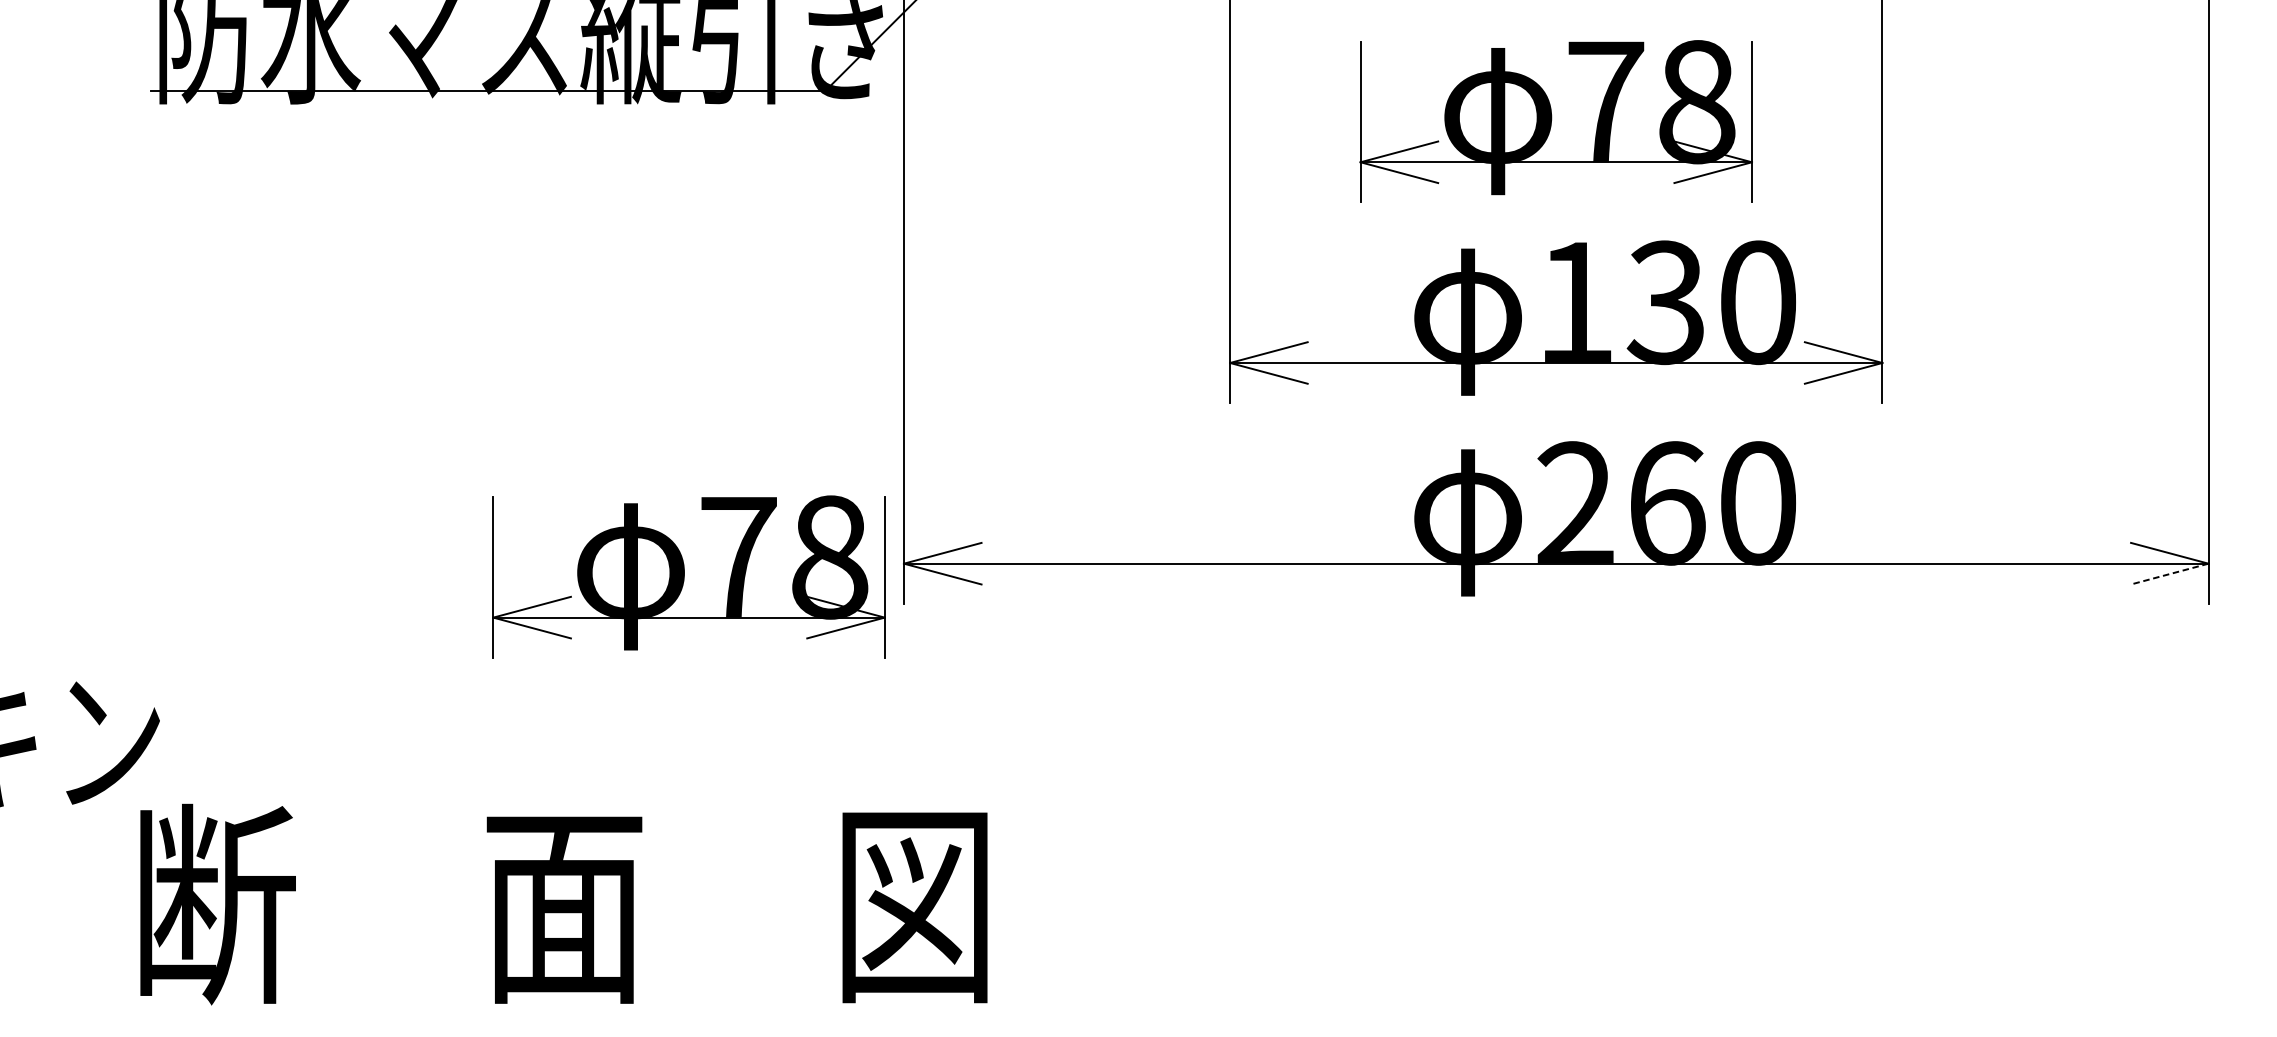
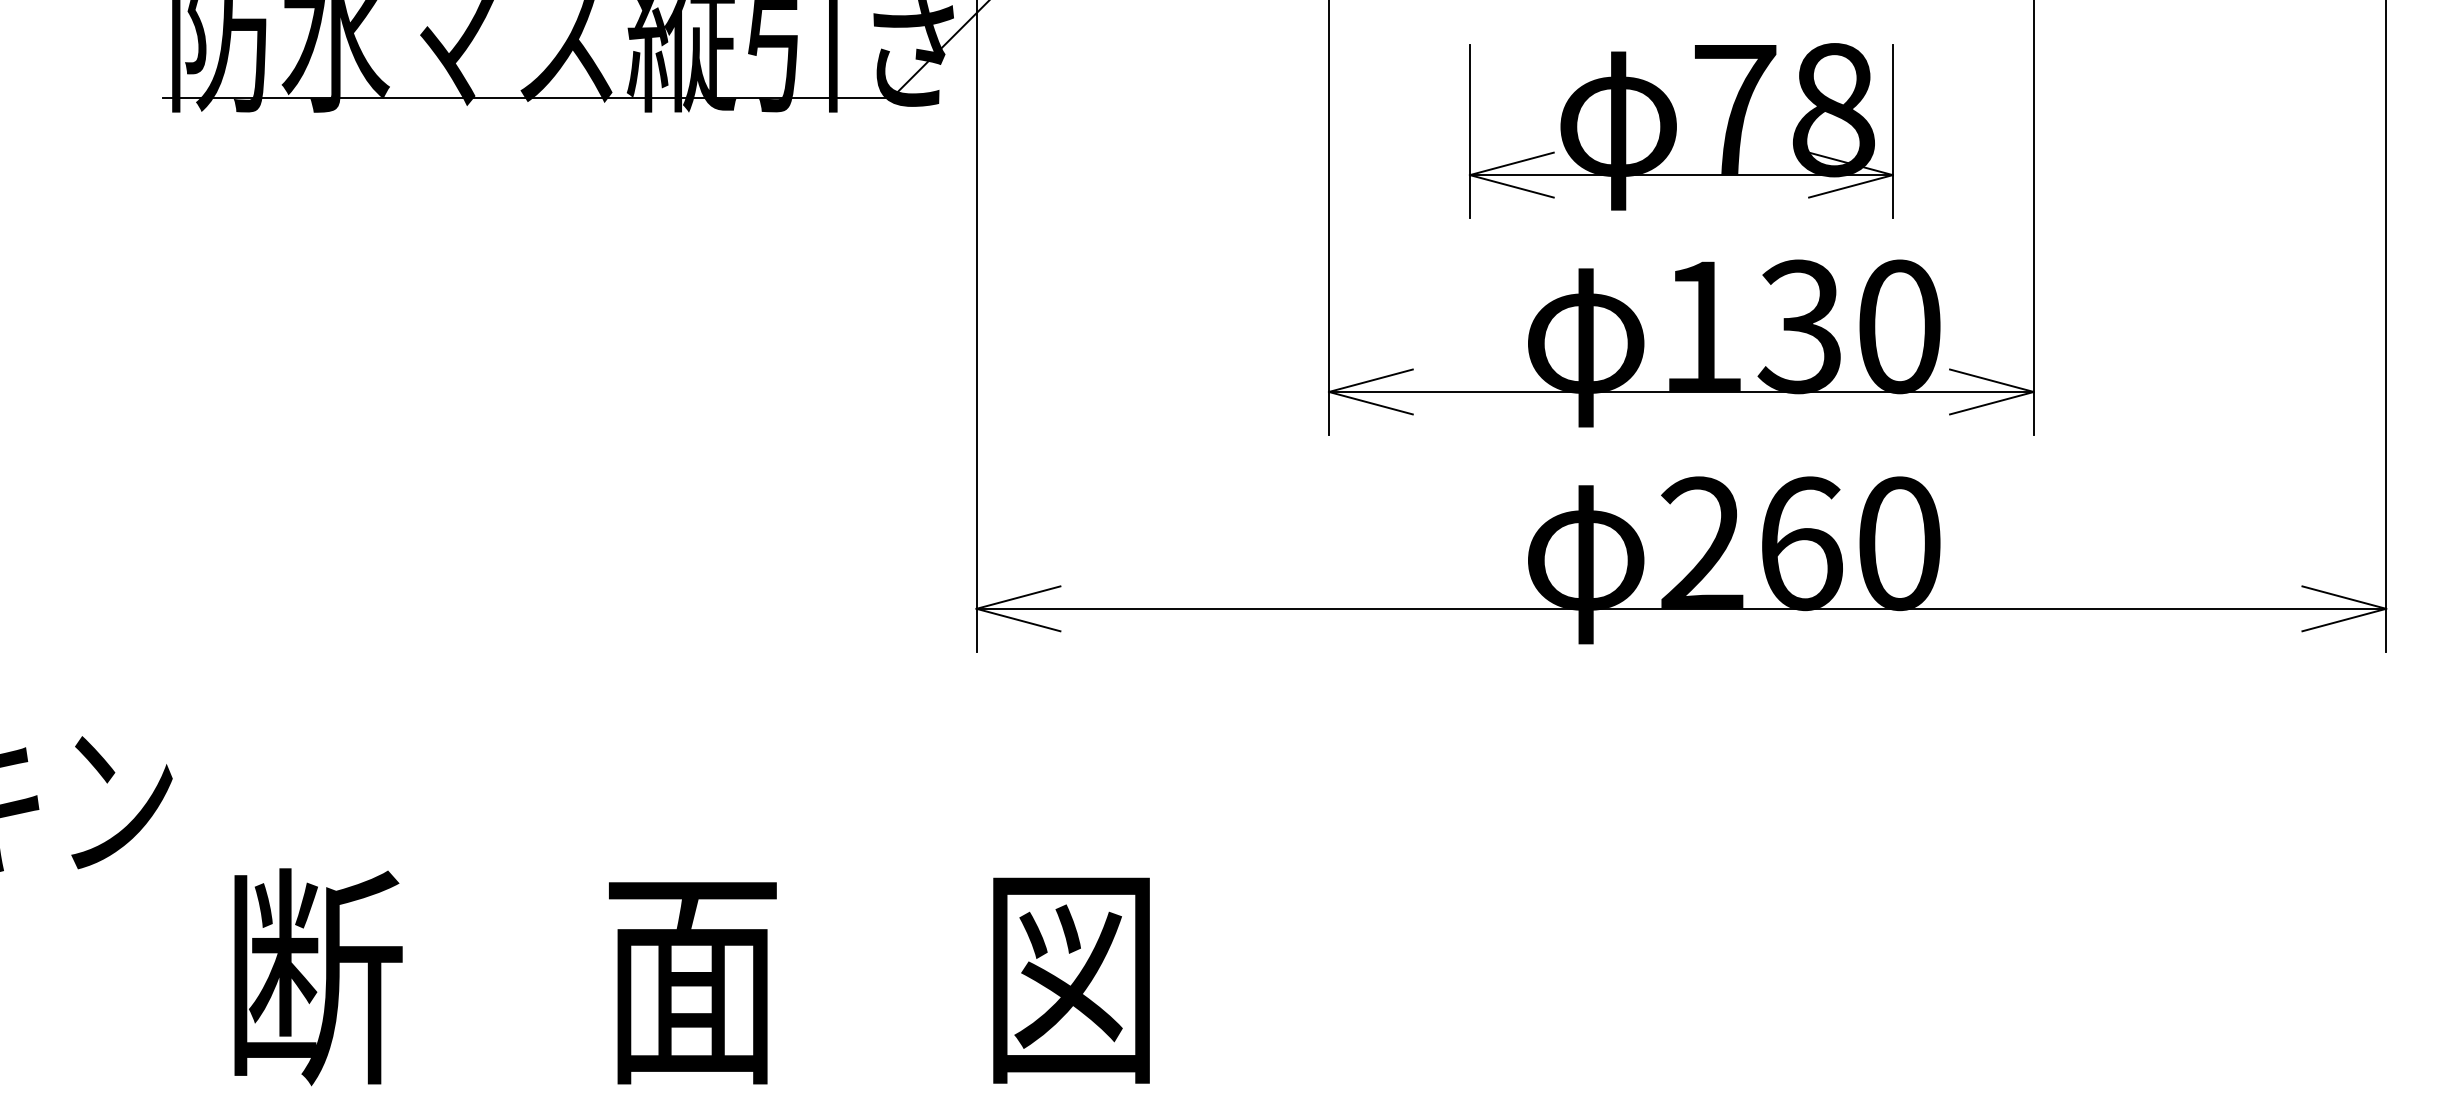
line: (2169, 574) -> (2343, 620), dashed -> solid
part: (689, 576) -> (744, 622), removed
text: (563, 904) -> (691, 977), moved

